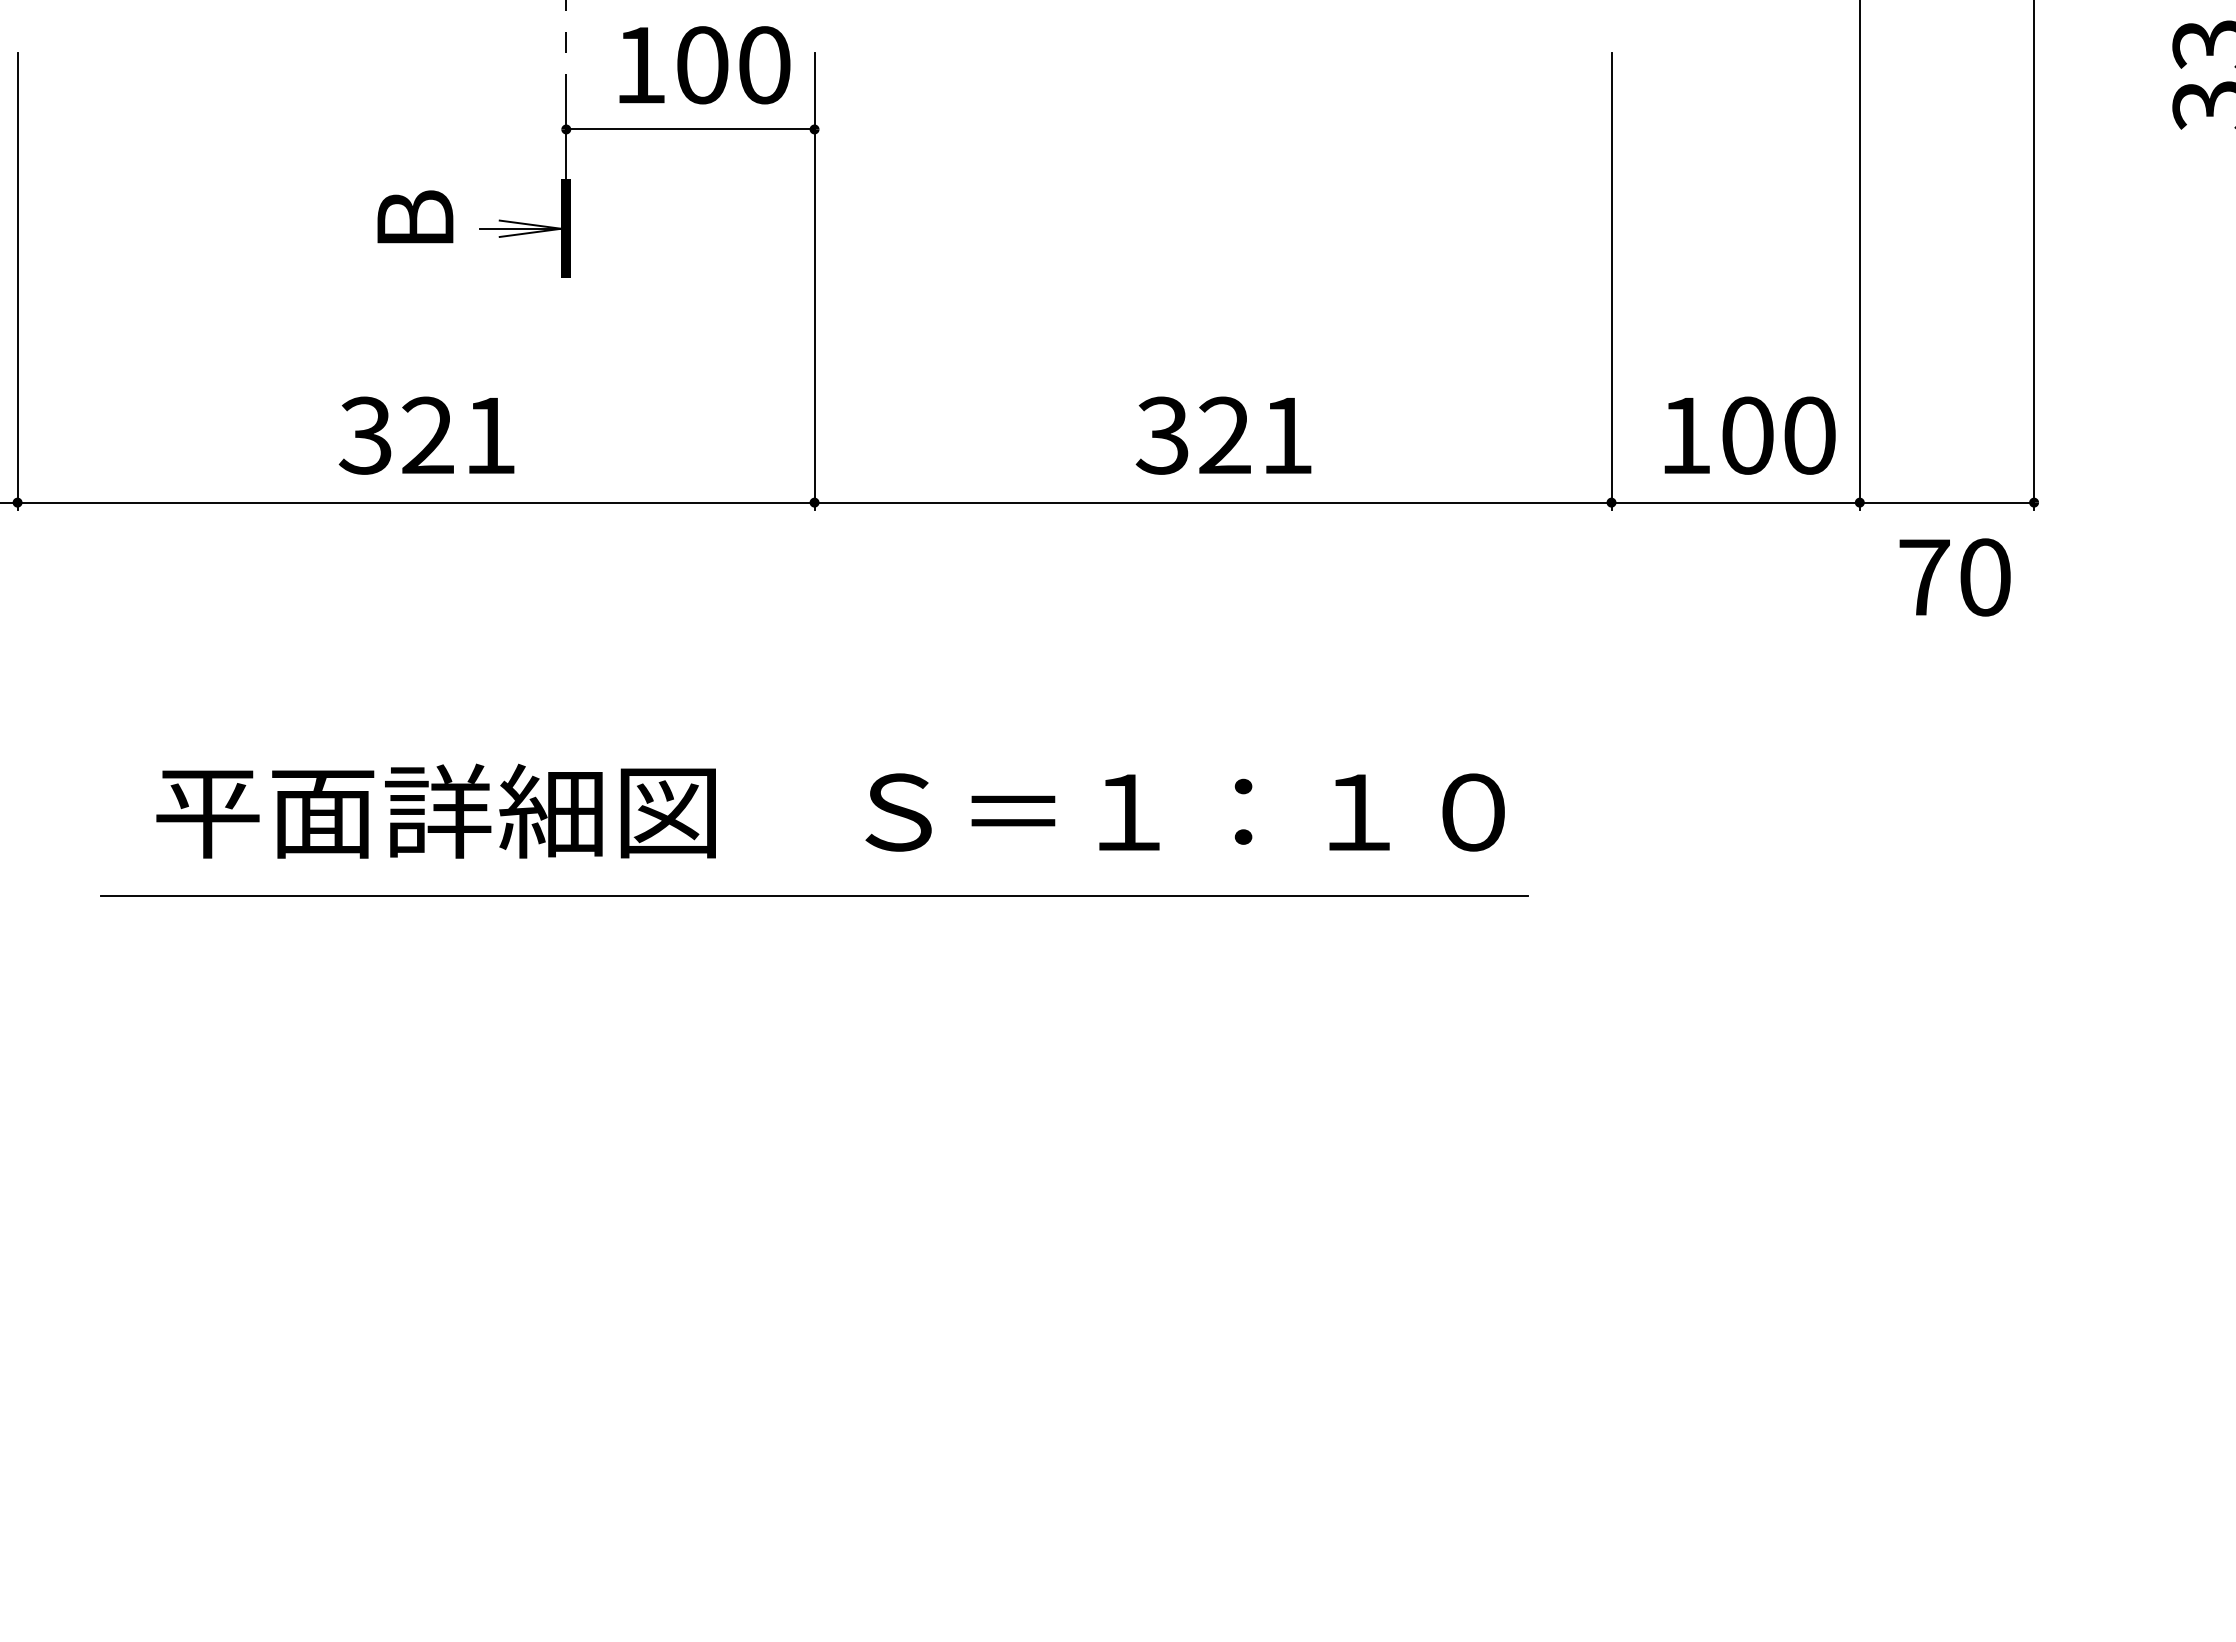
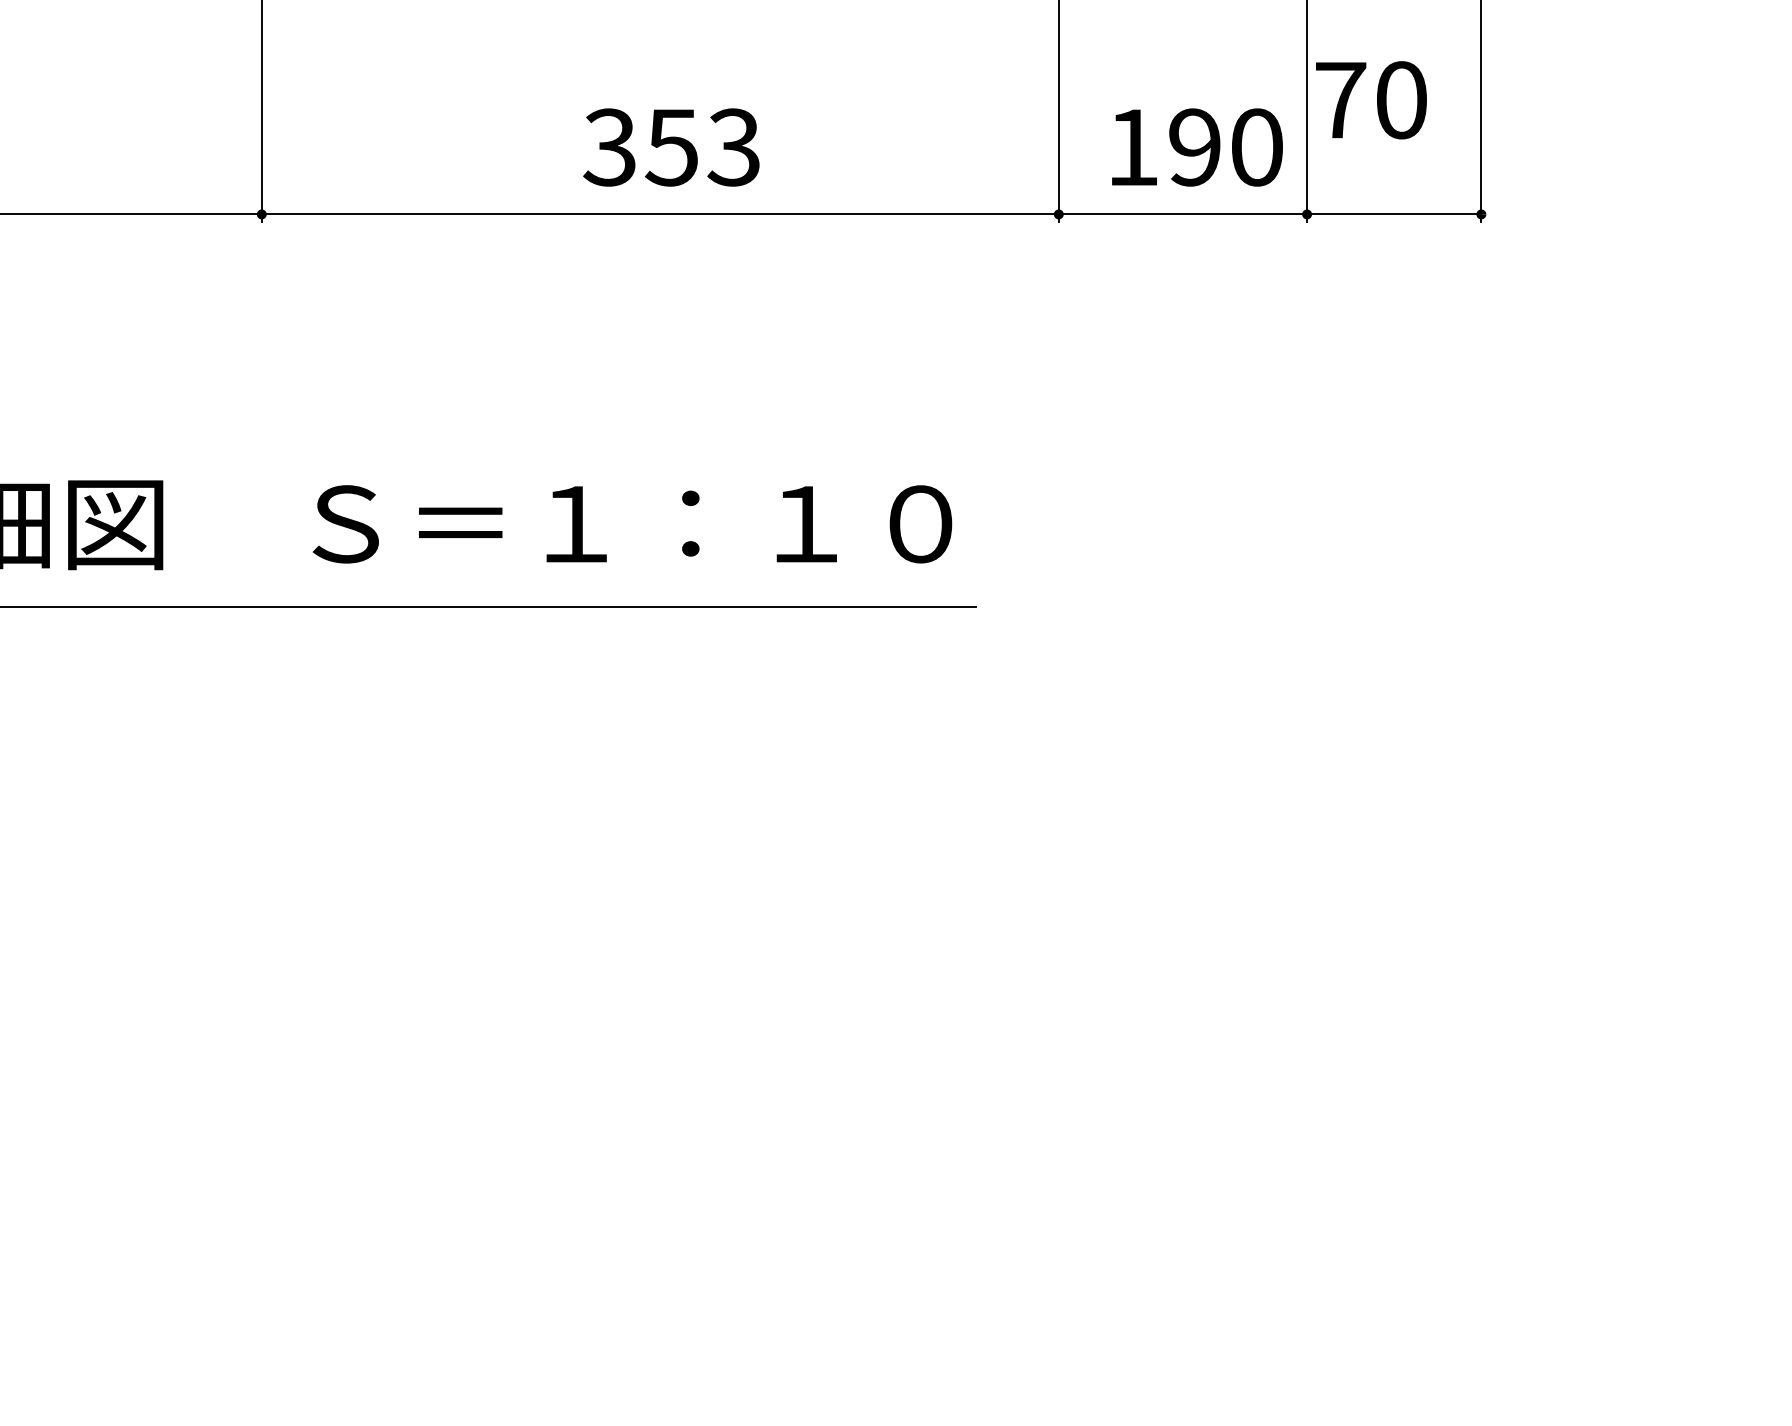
text: (1254, 435) -> (701, 147), 321 -> 353
text: (1747, 435) -> (1194, 147), 100 -> 190
text: (1954, 577) -> (1370, 100), moved

